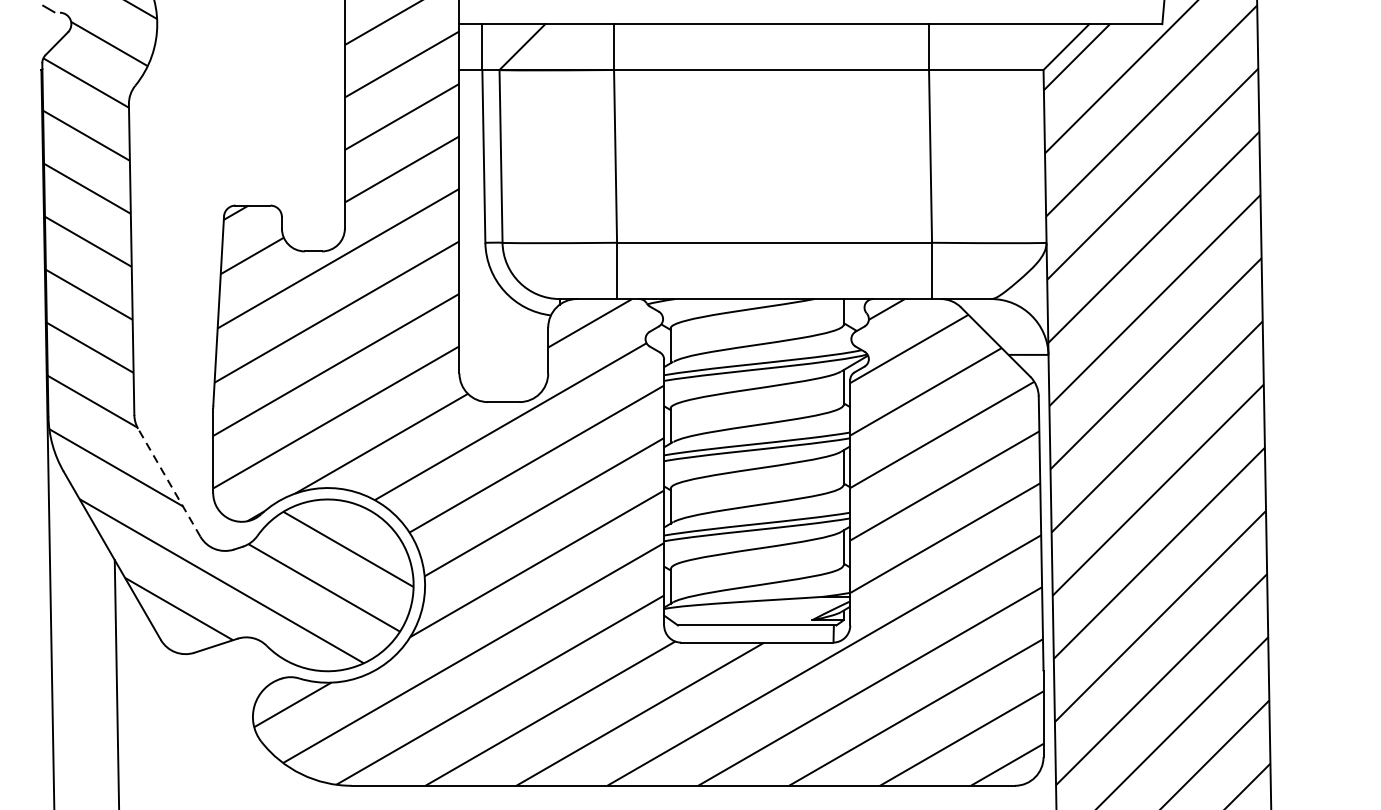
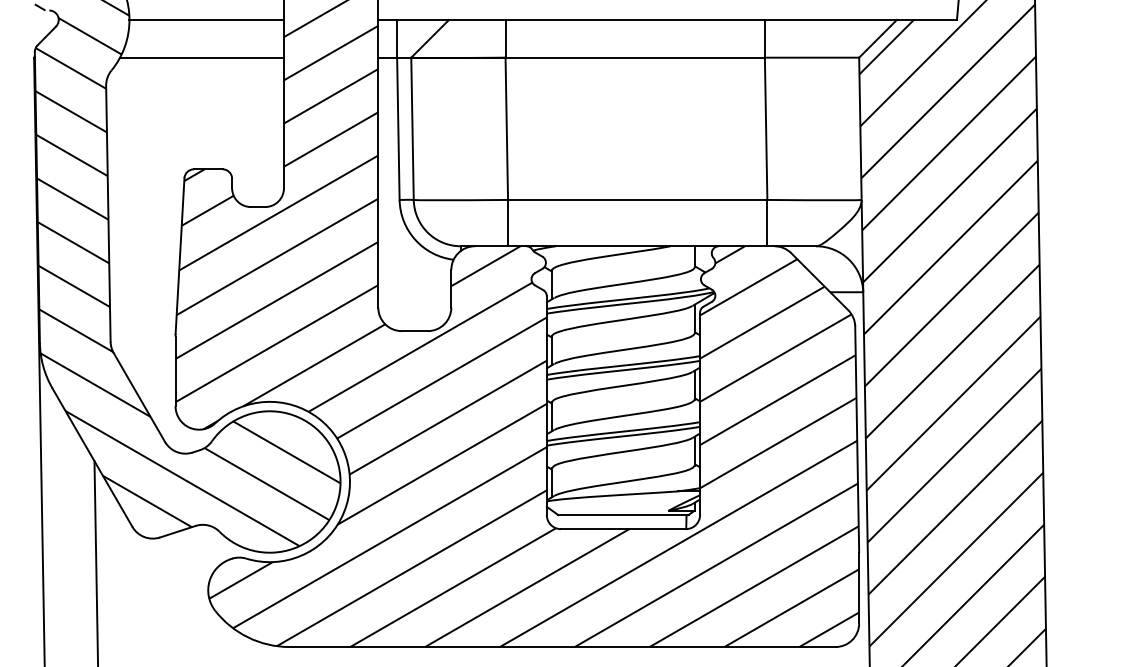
line: (250, 23) -> (206, 19), added
line: (244, 69) -> (201, 57), added
line: (169, 482) -> (139, 397), dashed -> solid

